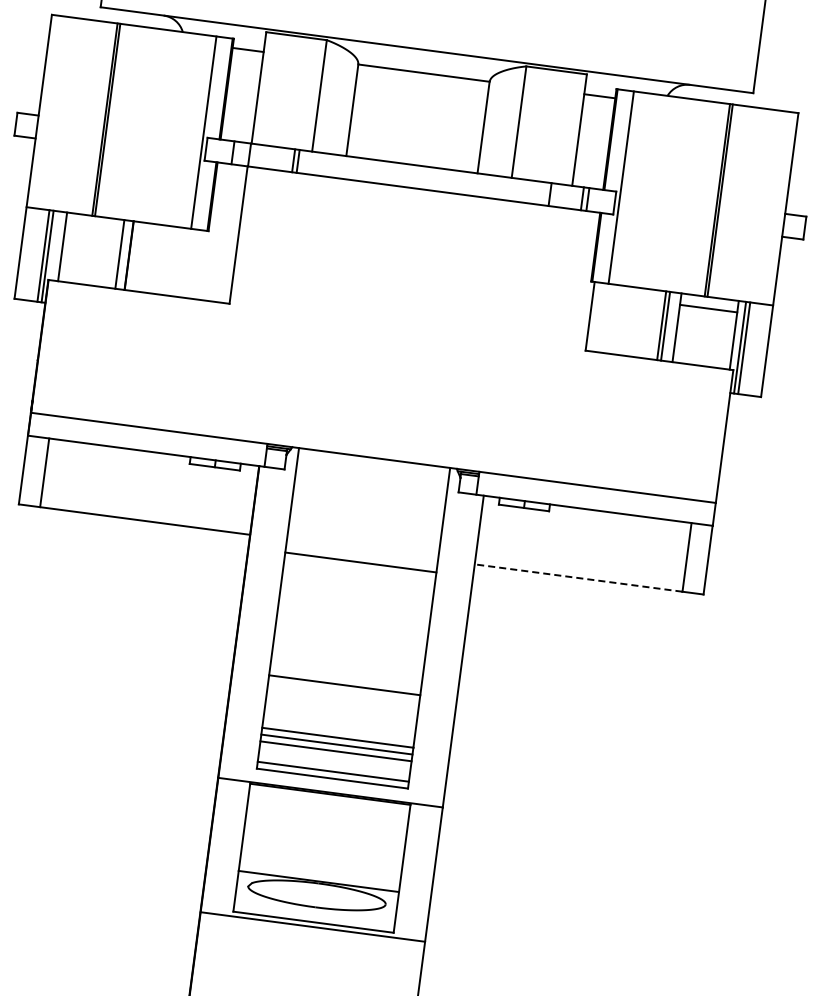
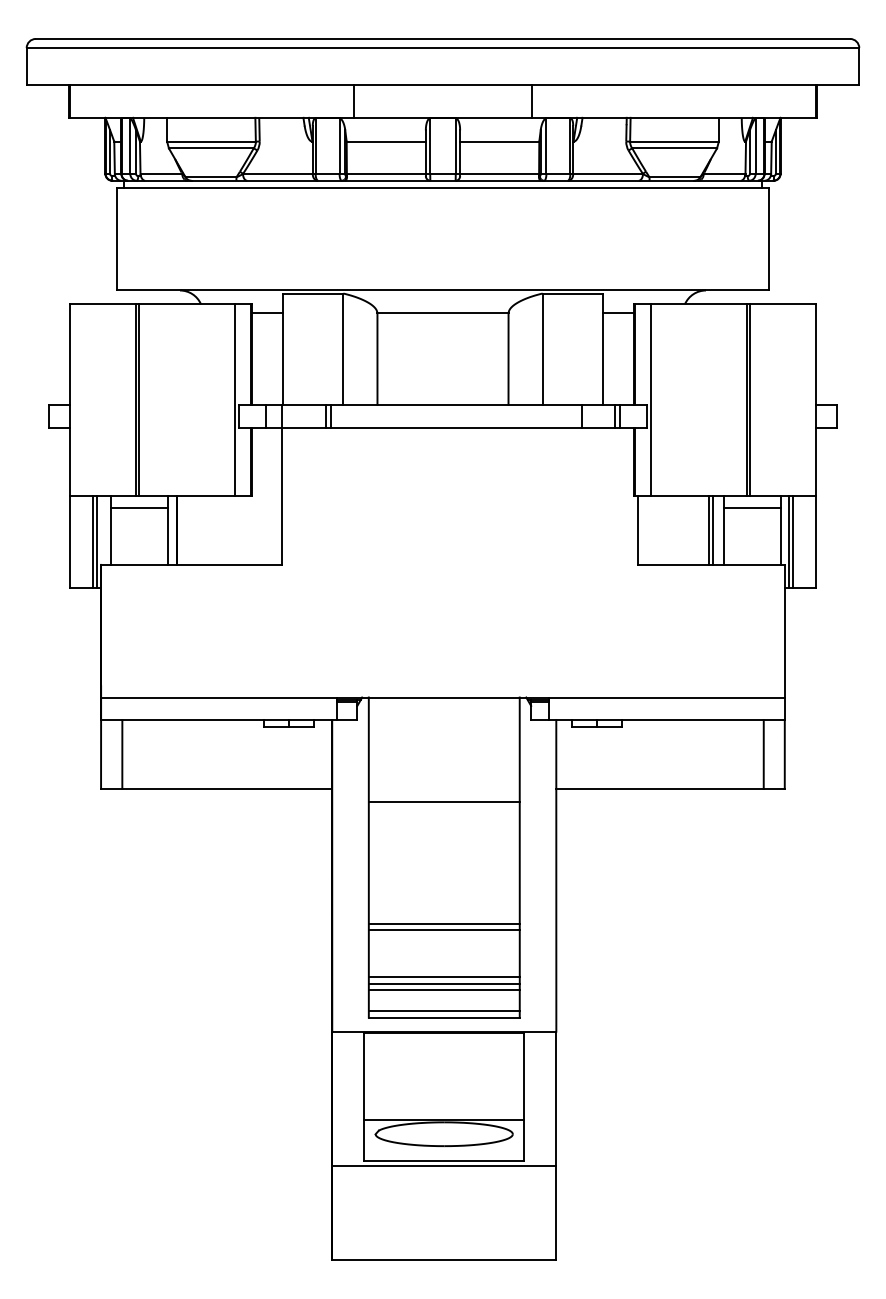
line: (93, 227) -> (138, 507), added
line: (578, 577) -> (659, 788), dashed -> solid
line: (343, 691) -> (443, 930), added

